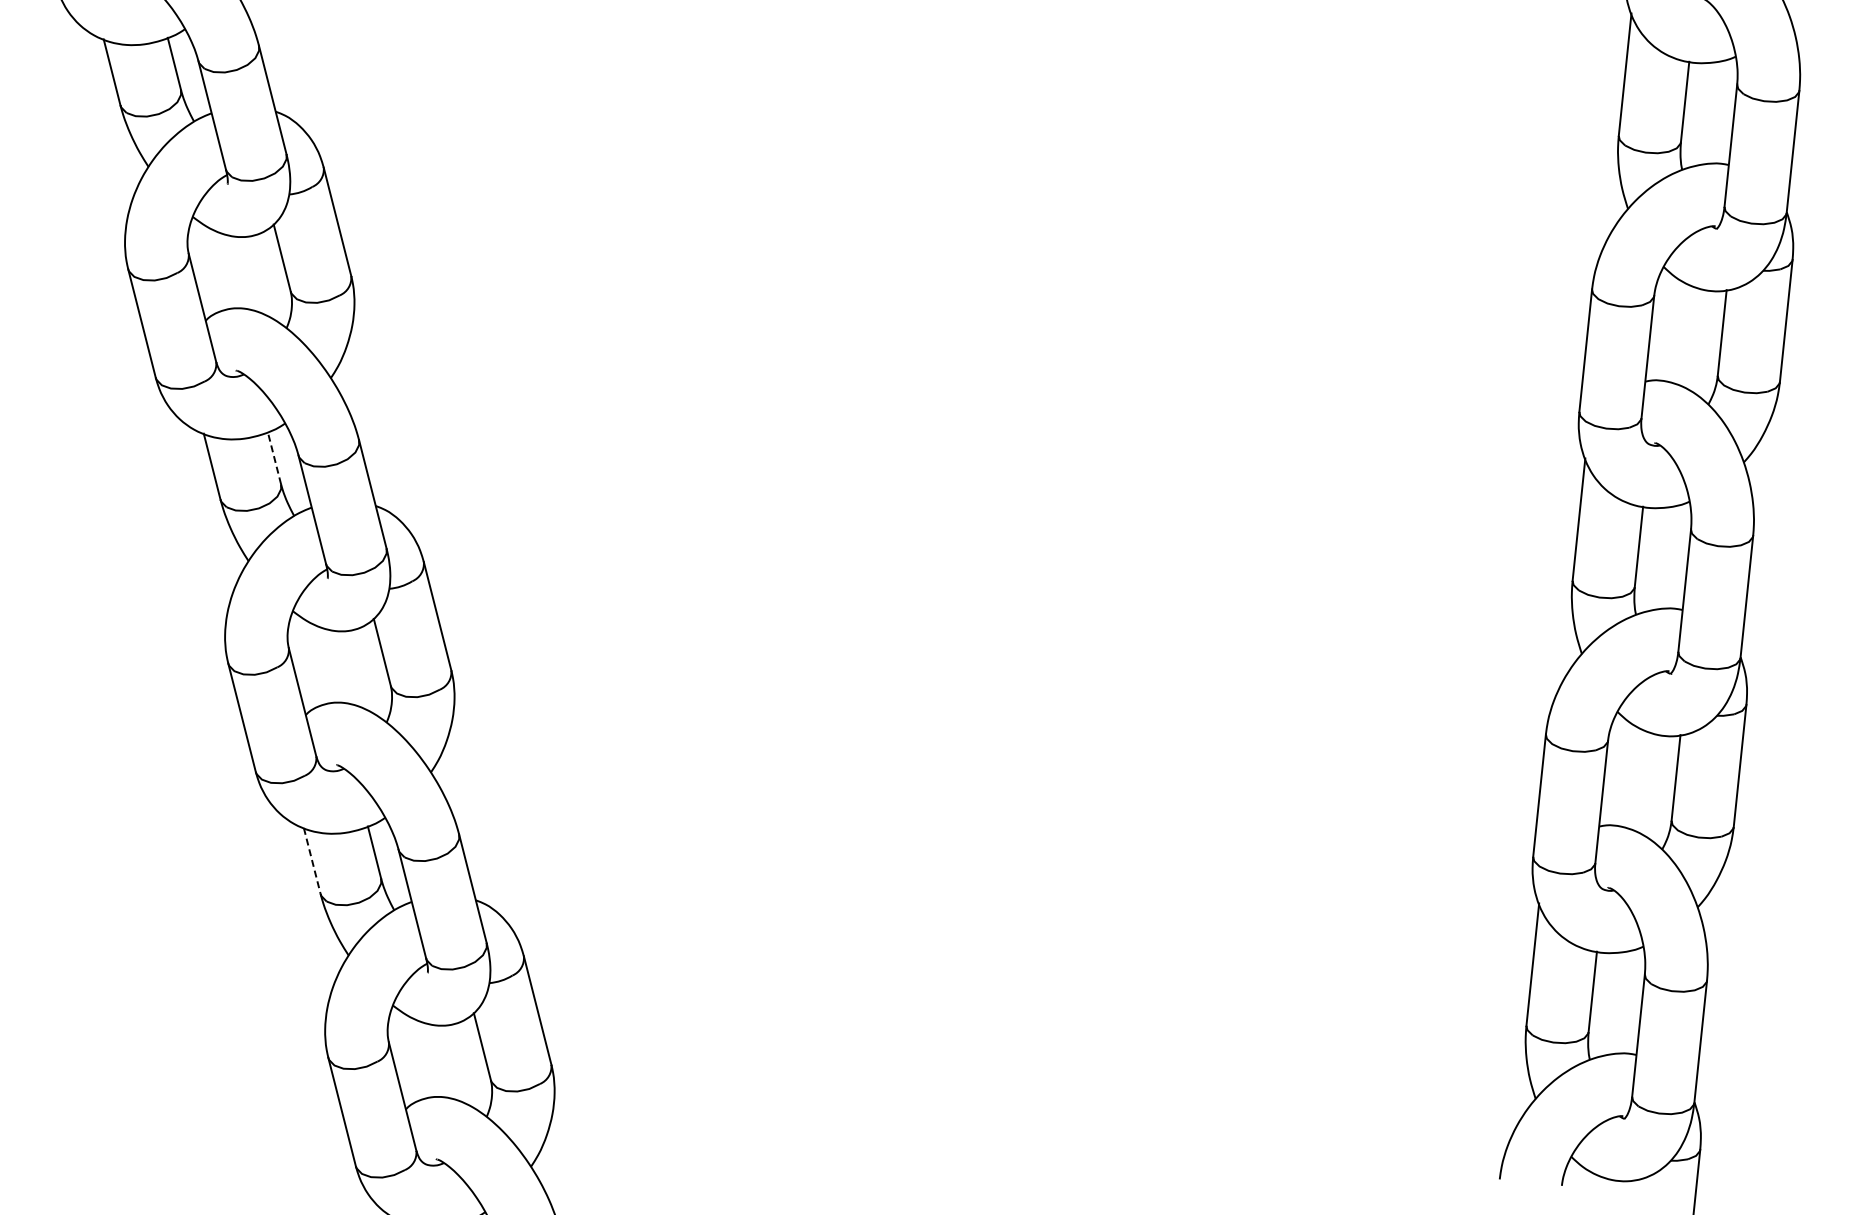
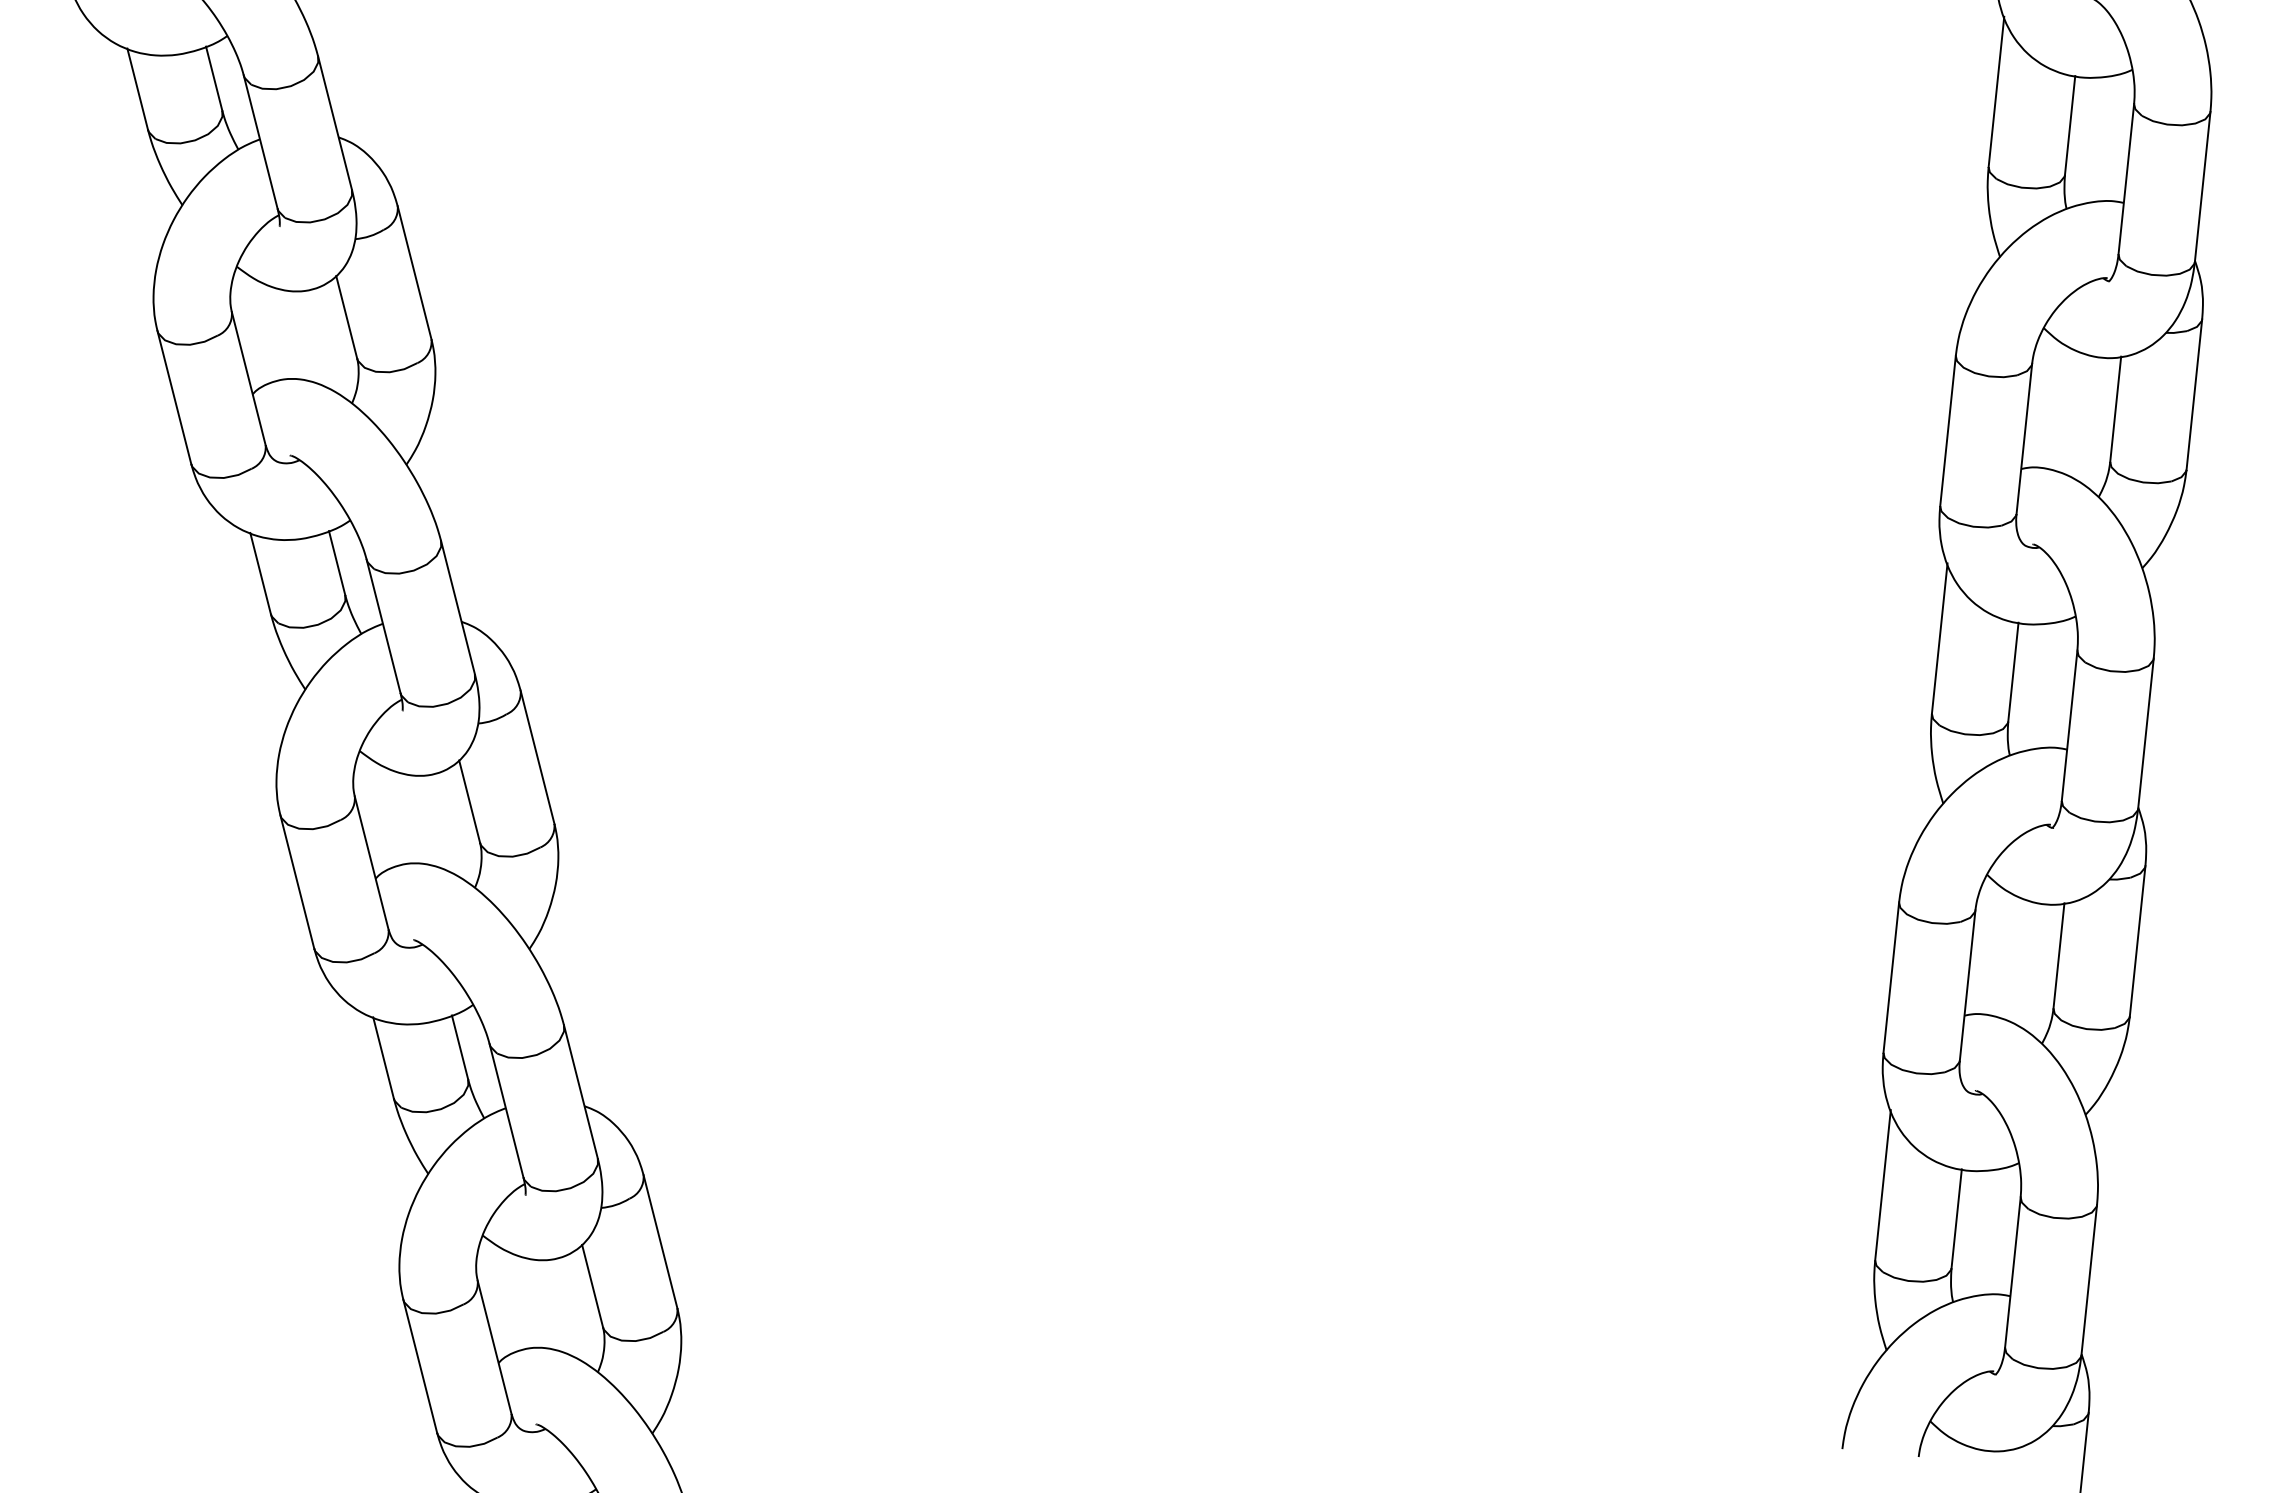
line: (274, 458) -> (337, 563), dashed -> solid
line: (312, 860) -> (383, 1057), dashed -> solid

